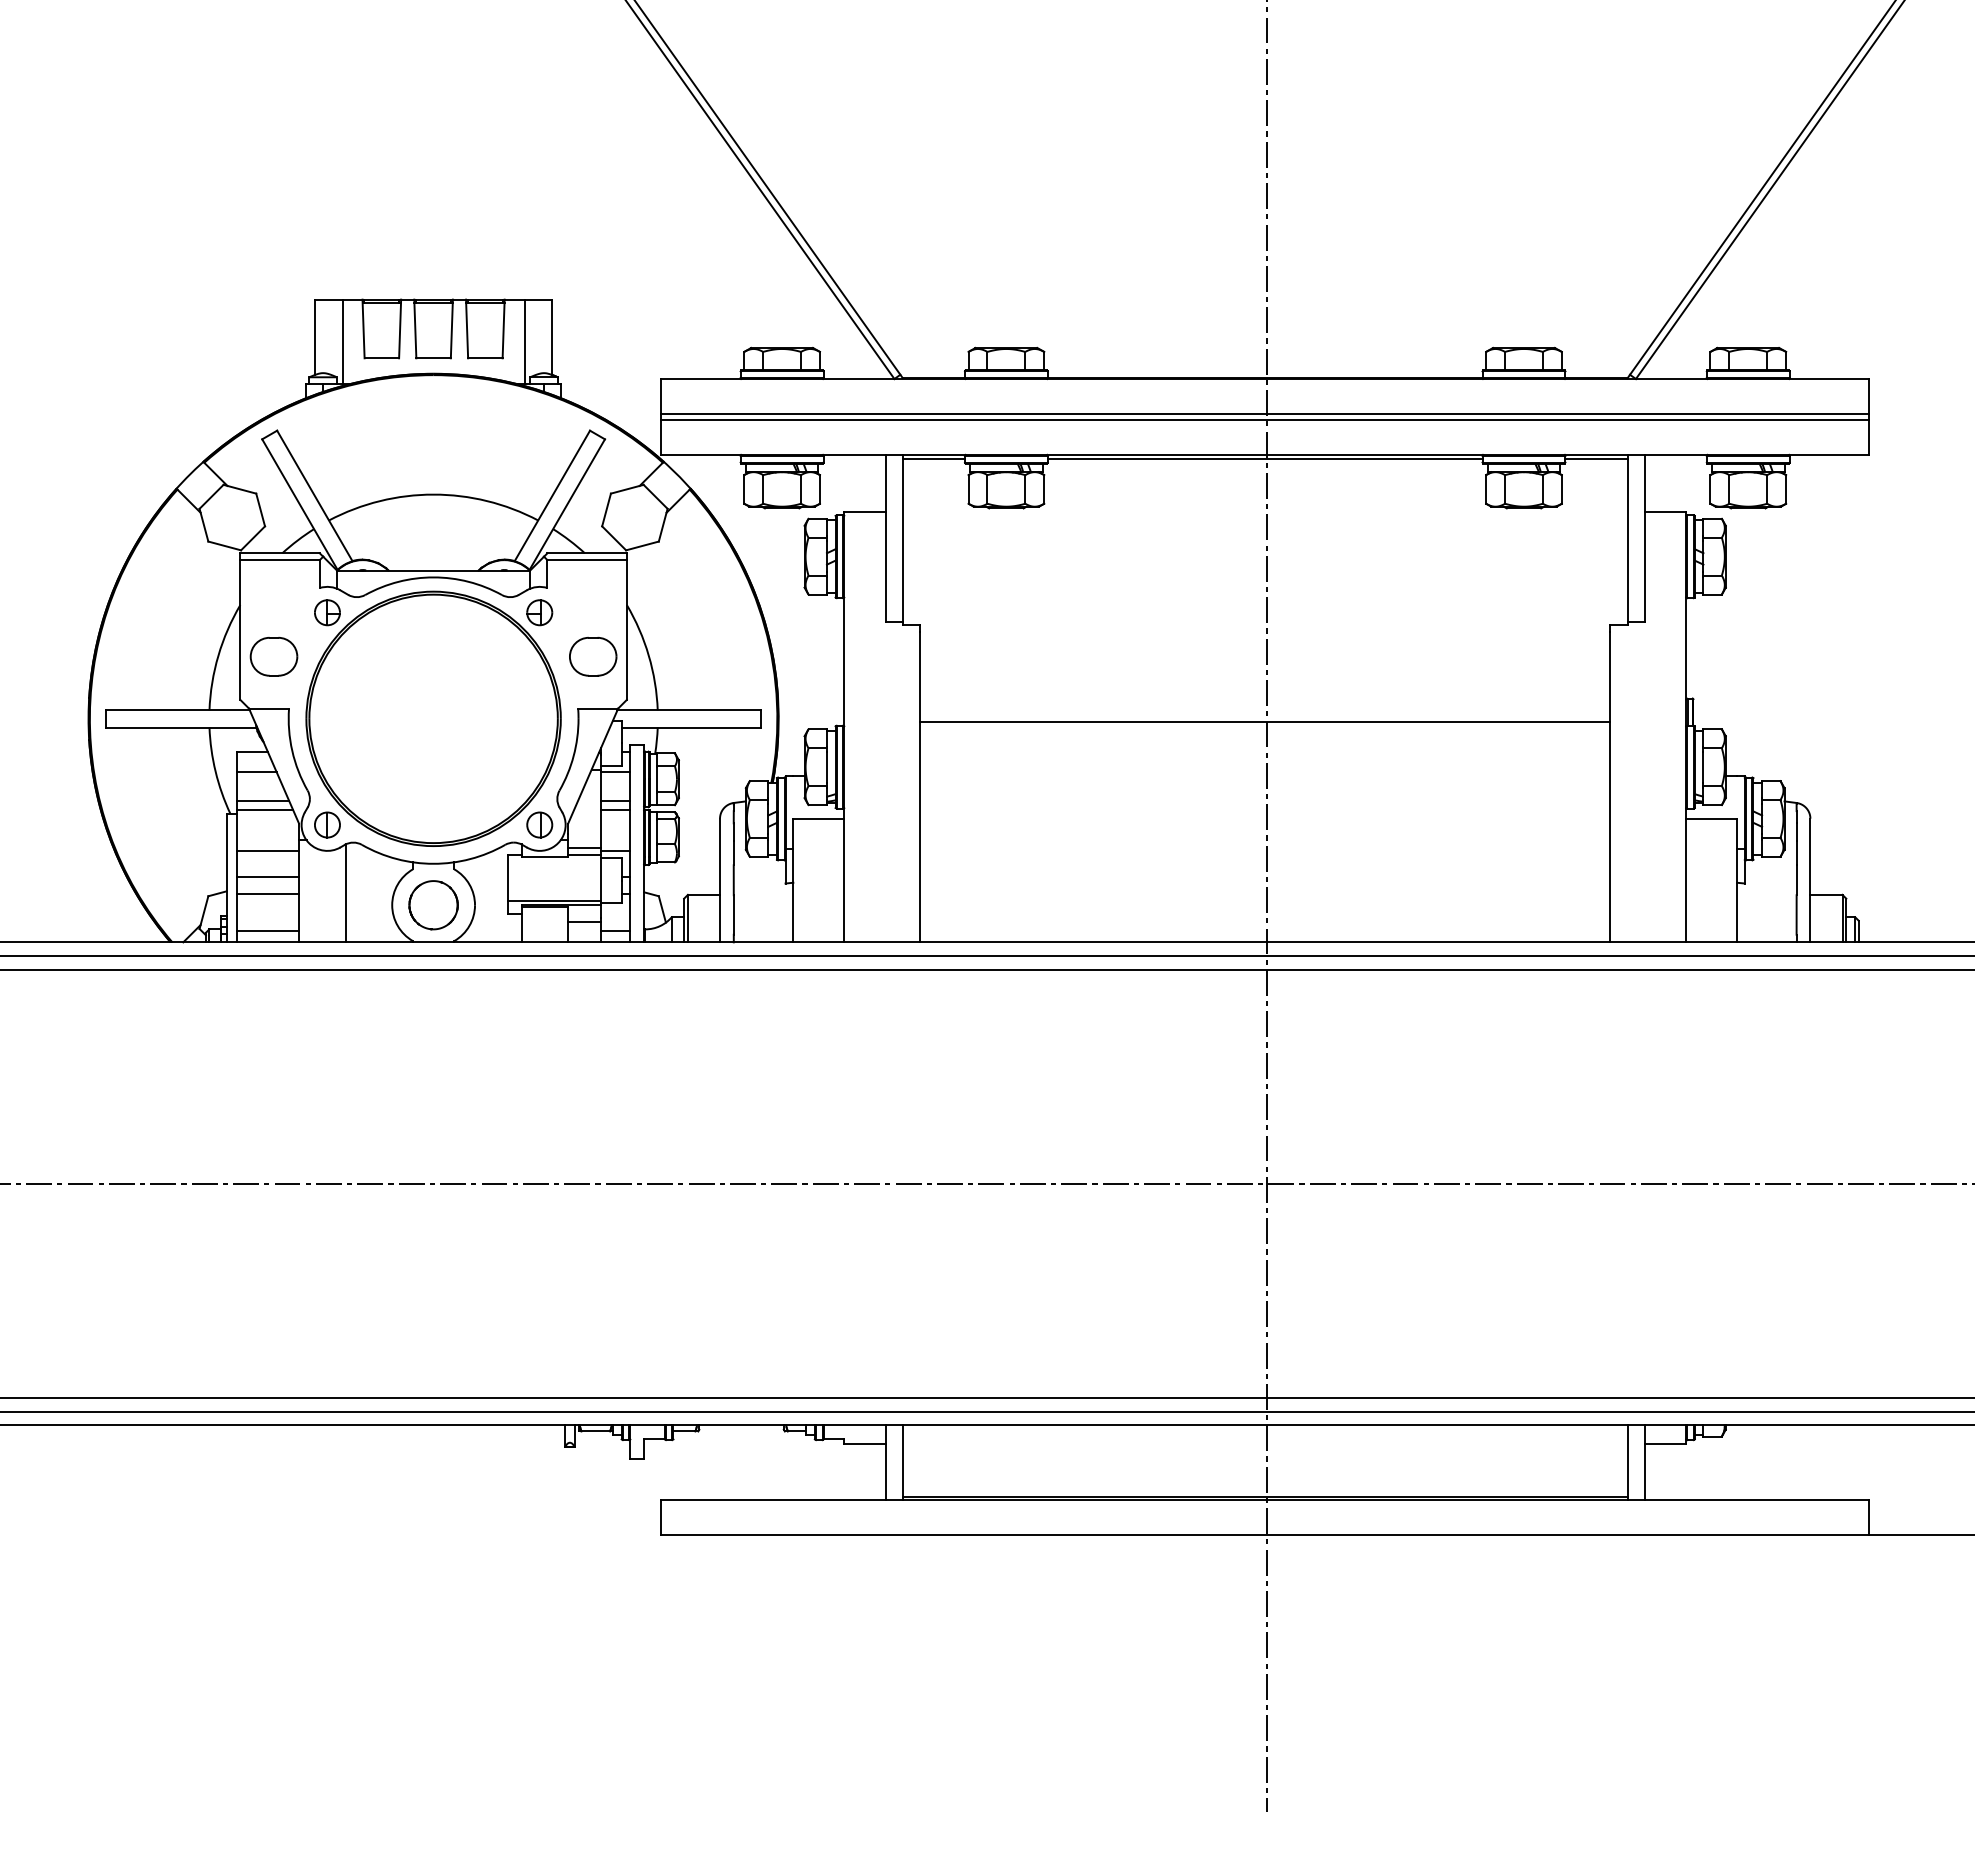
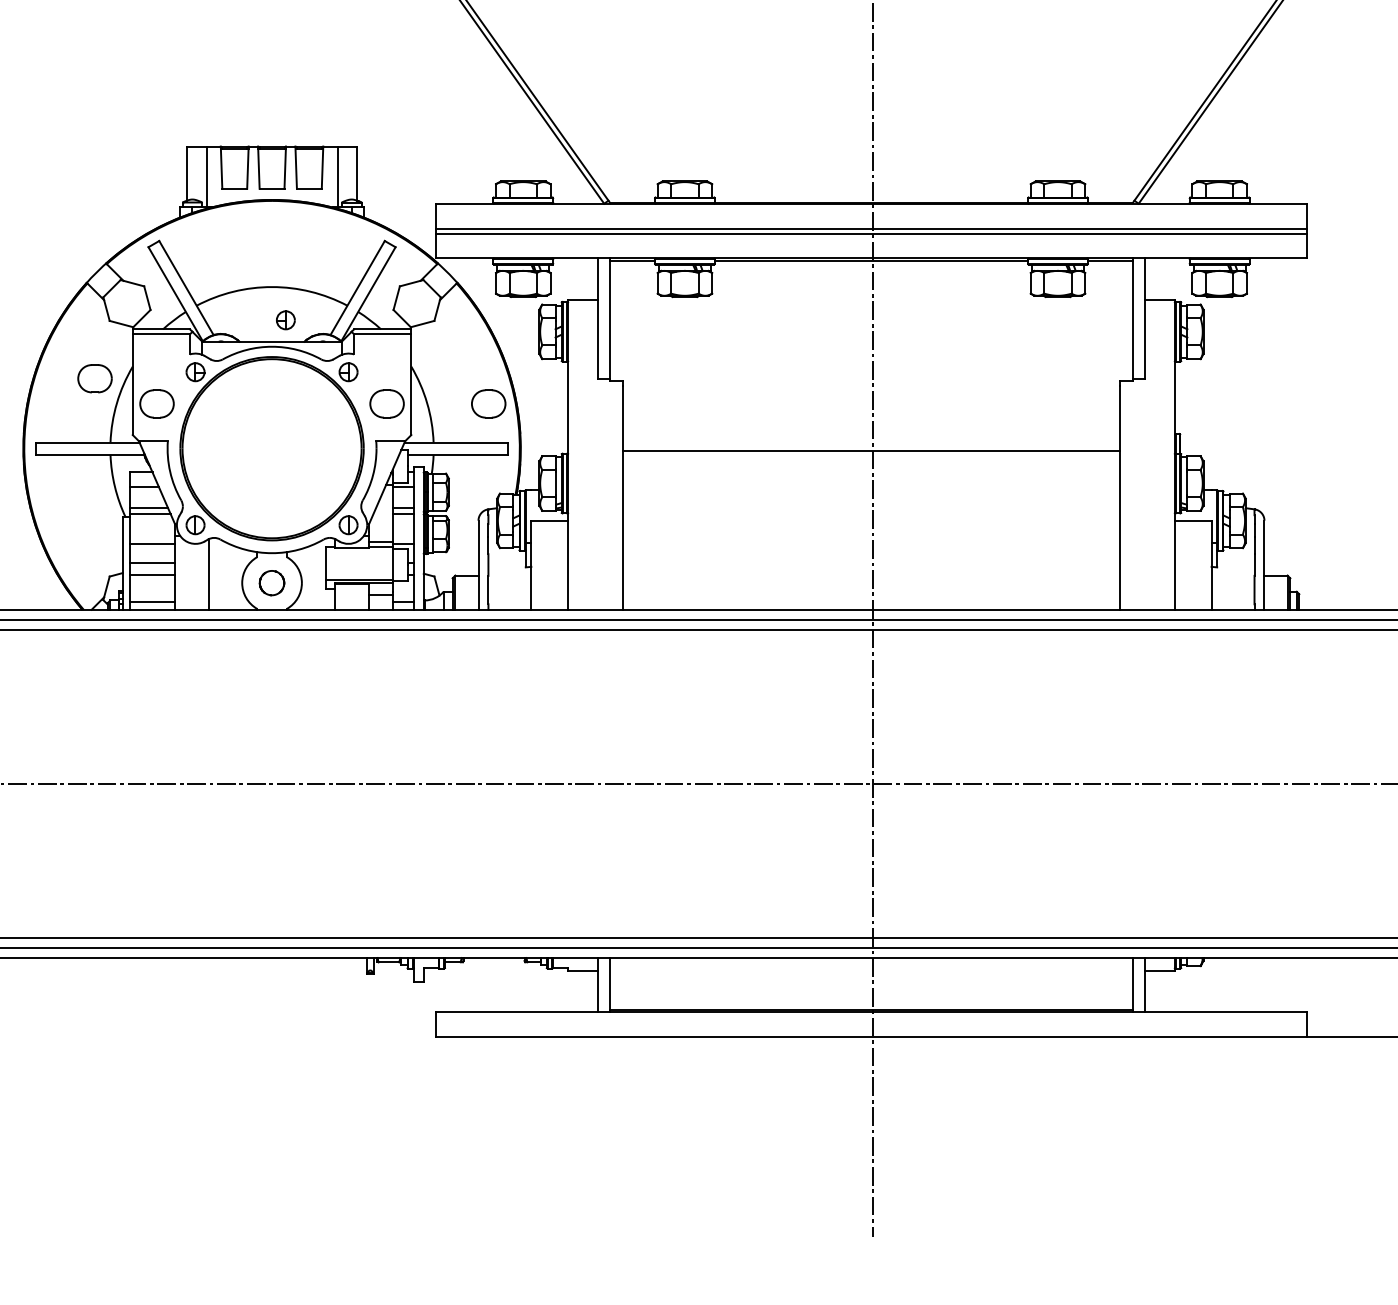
part: (452, 540) -> (285, 320), added
part: (187, 621) -> (94, 378), added
part: (734, 656) -> (488, 403), added
part: (433, 905) -> (271, 583), size x0.7

